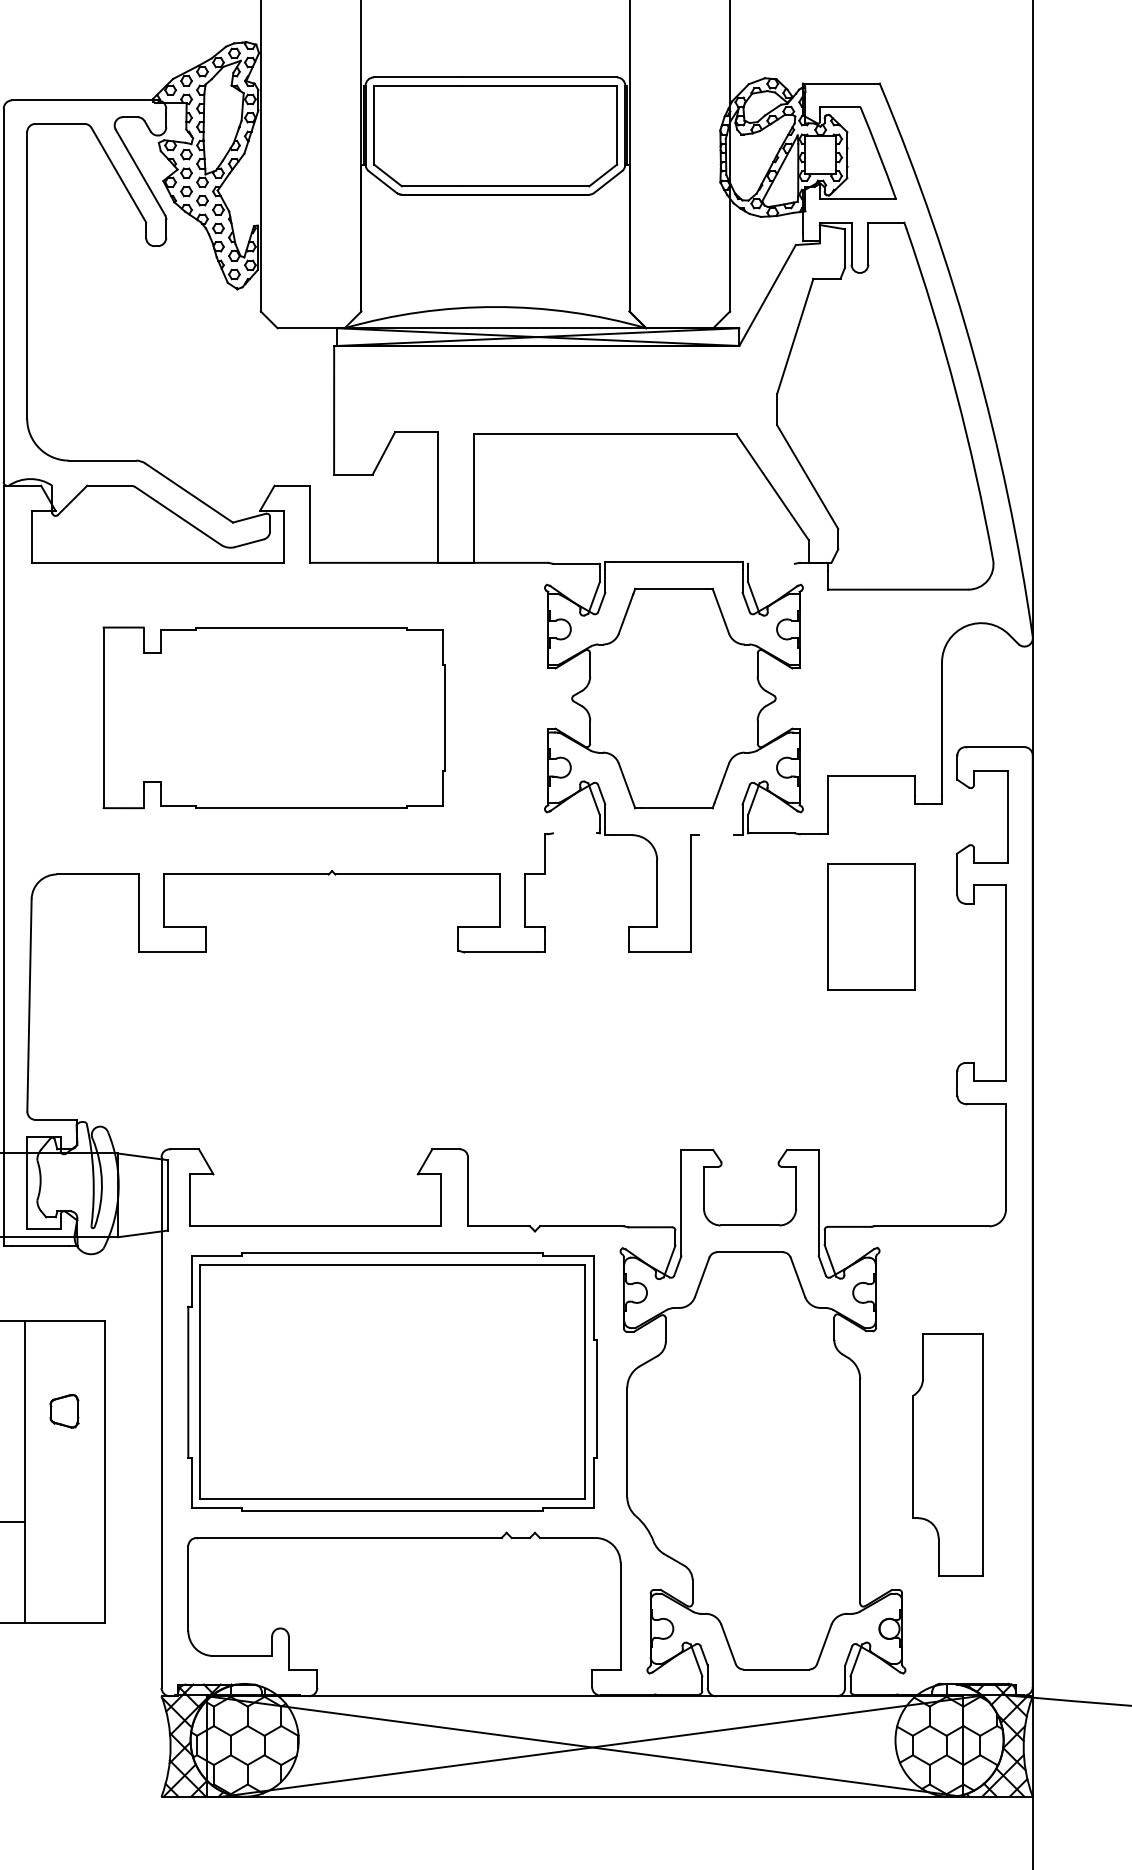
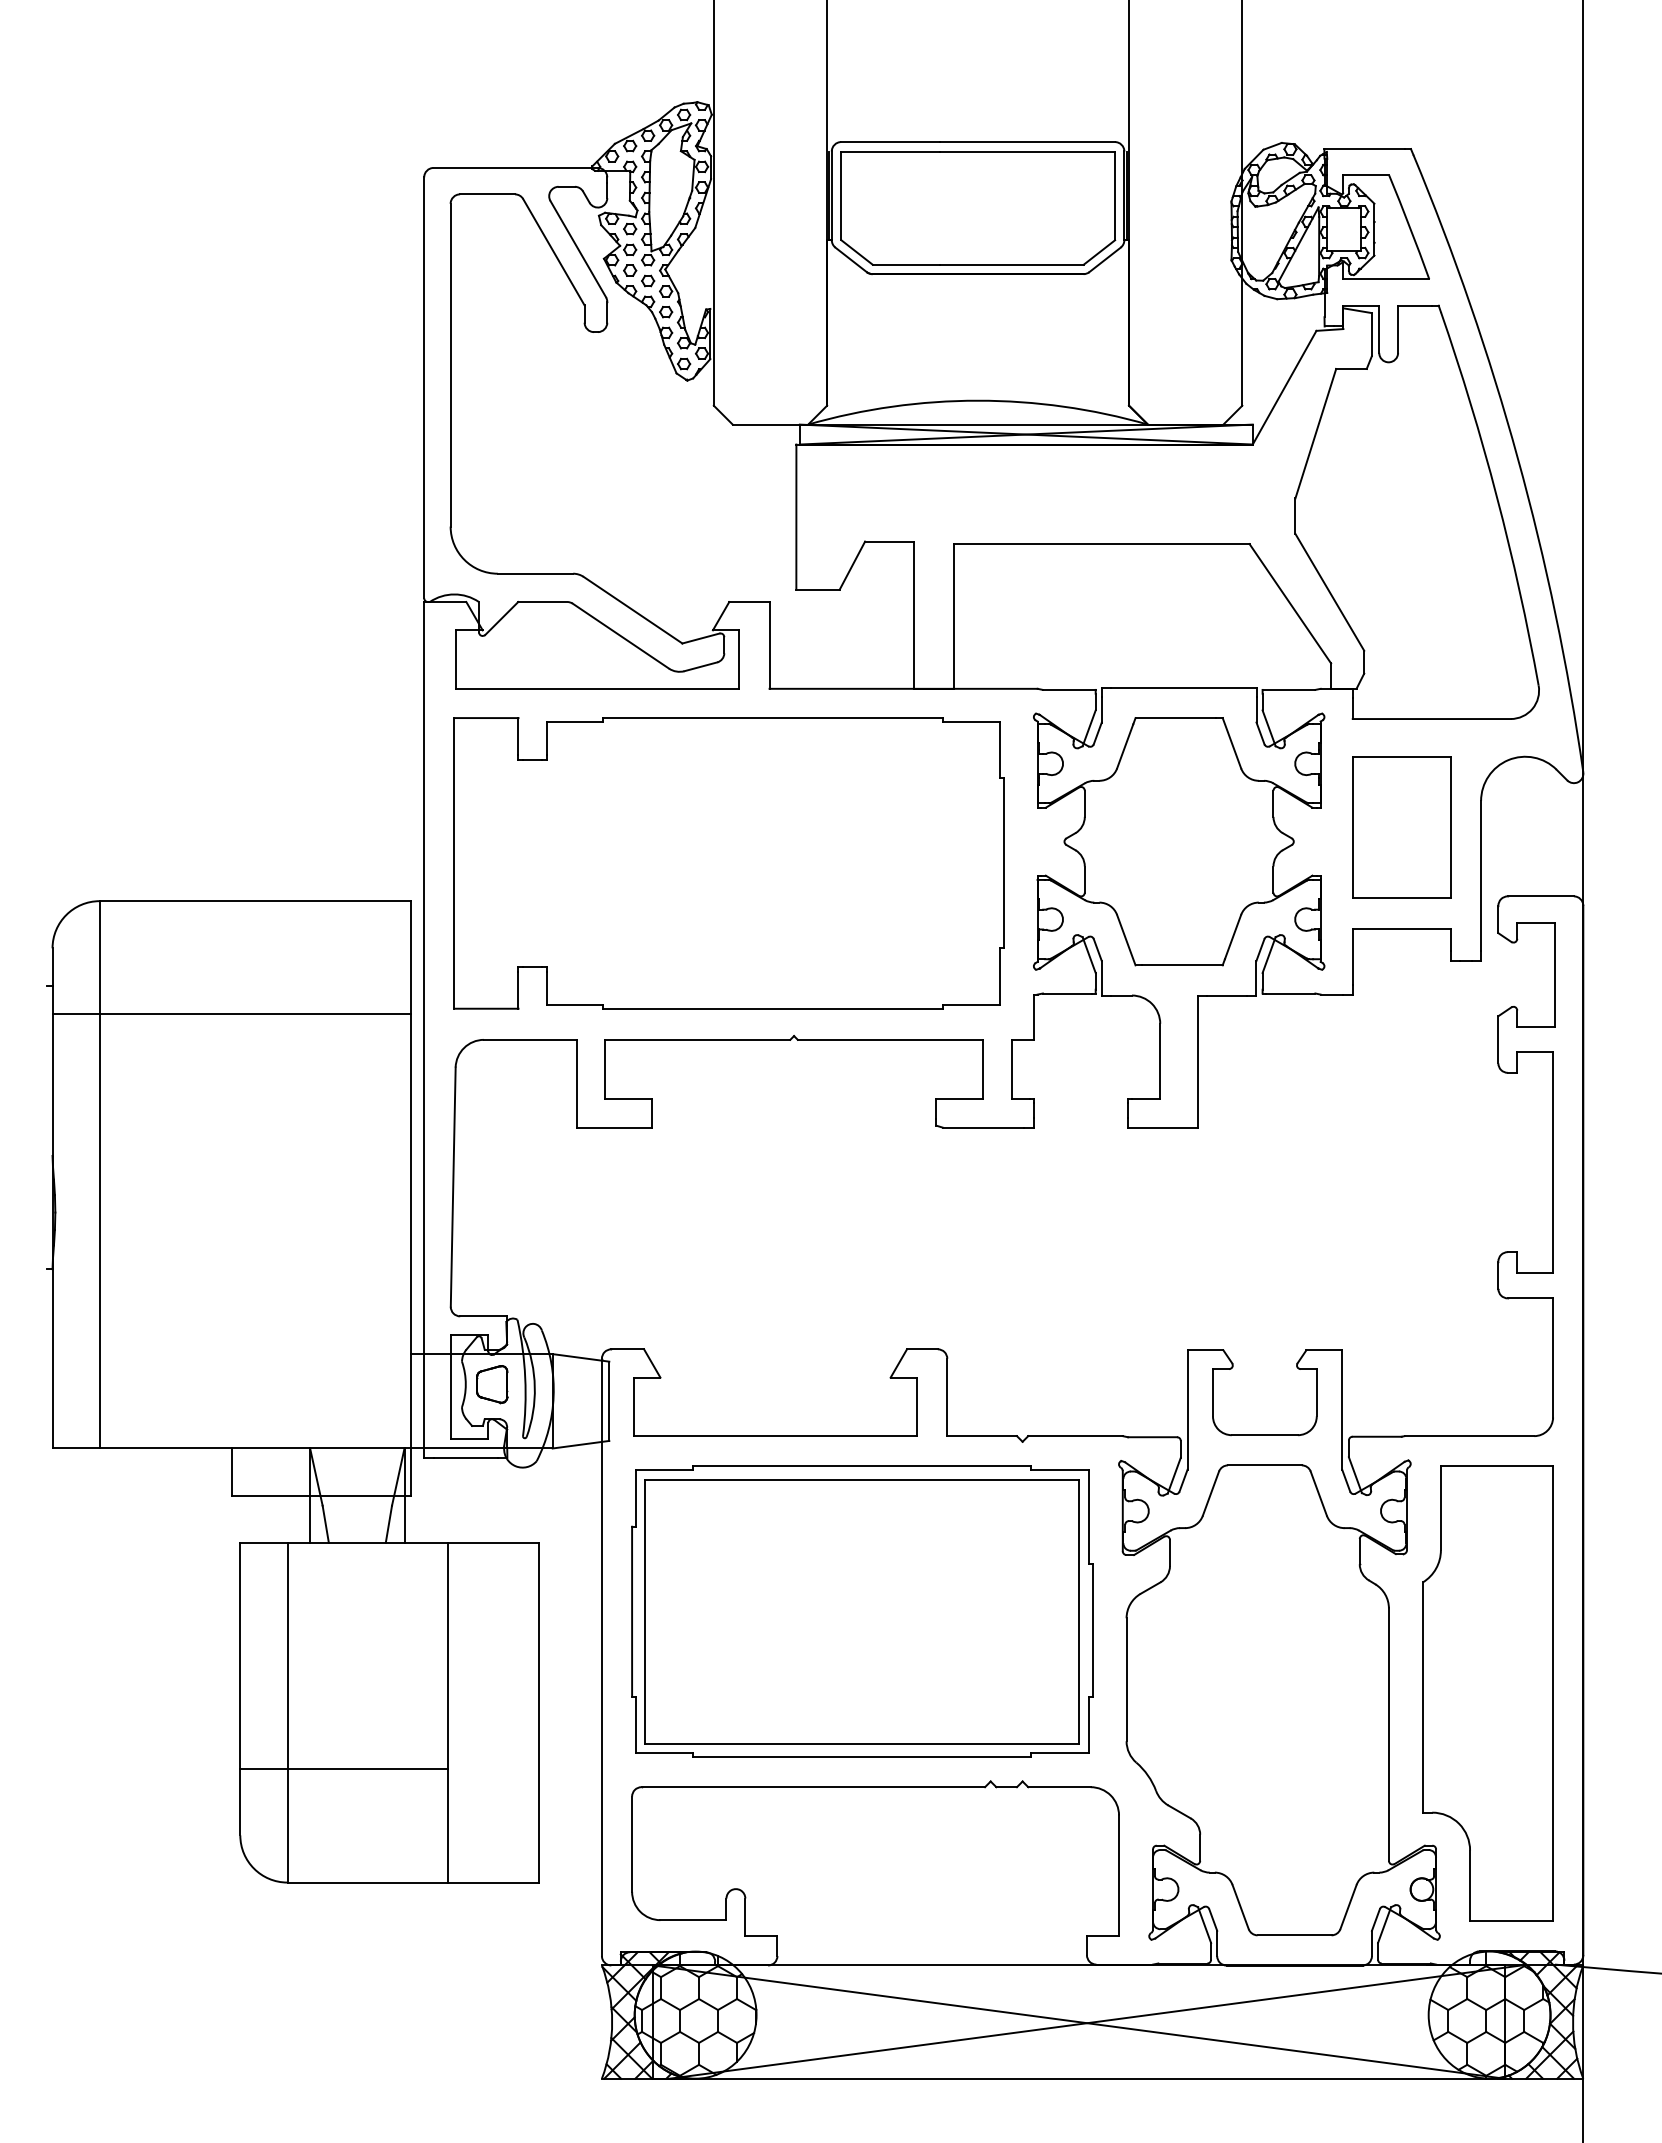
line: (771, 563) -> (1288, 689), added
part: (273, 717) -> (728, 863), size x1.43
line: (573, 833) -> (1066, 993), added
line: (716, 835) -> (1227, 995), added
part: (871, 926) -> (1401, 827), moved
part: (64, 1411) -> (492, 1384), moved
part: (947, 1454) -> (1487, 1693), size x1.67

